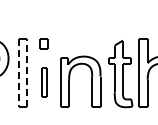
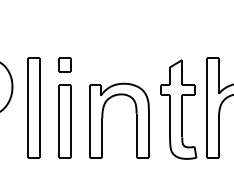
line: (18, 72) -> (27, 107), dashed -> solid
line: (26, 72) -> (39, 107), dashed -> solid
part: (43, 82) -> (64, 122), size x1.67

